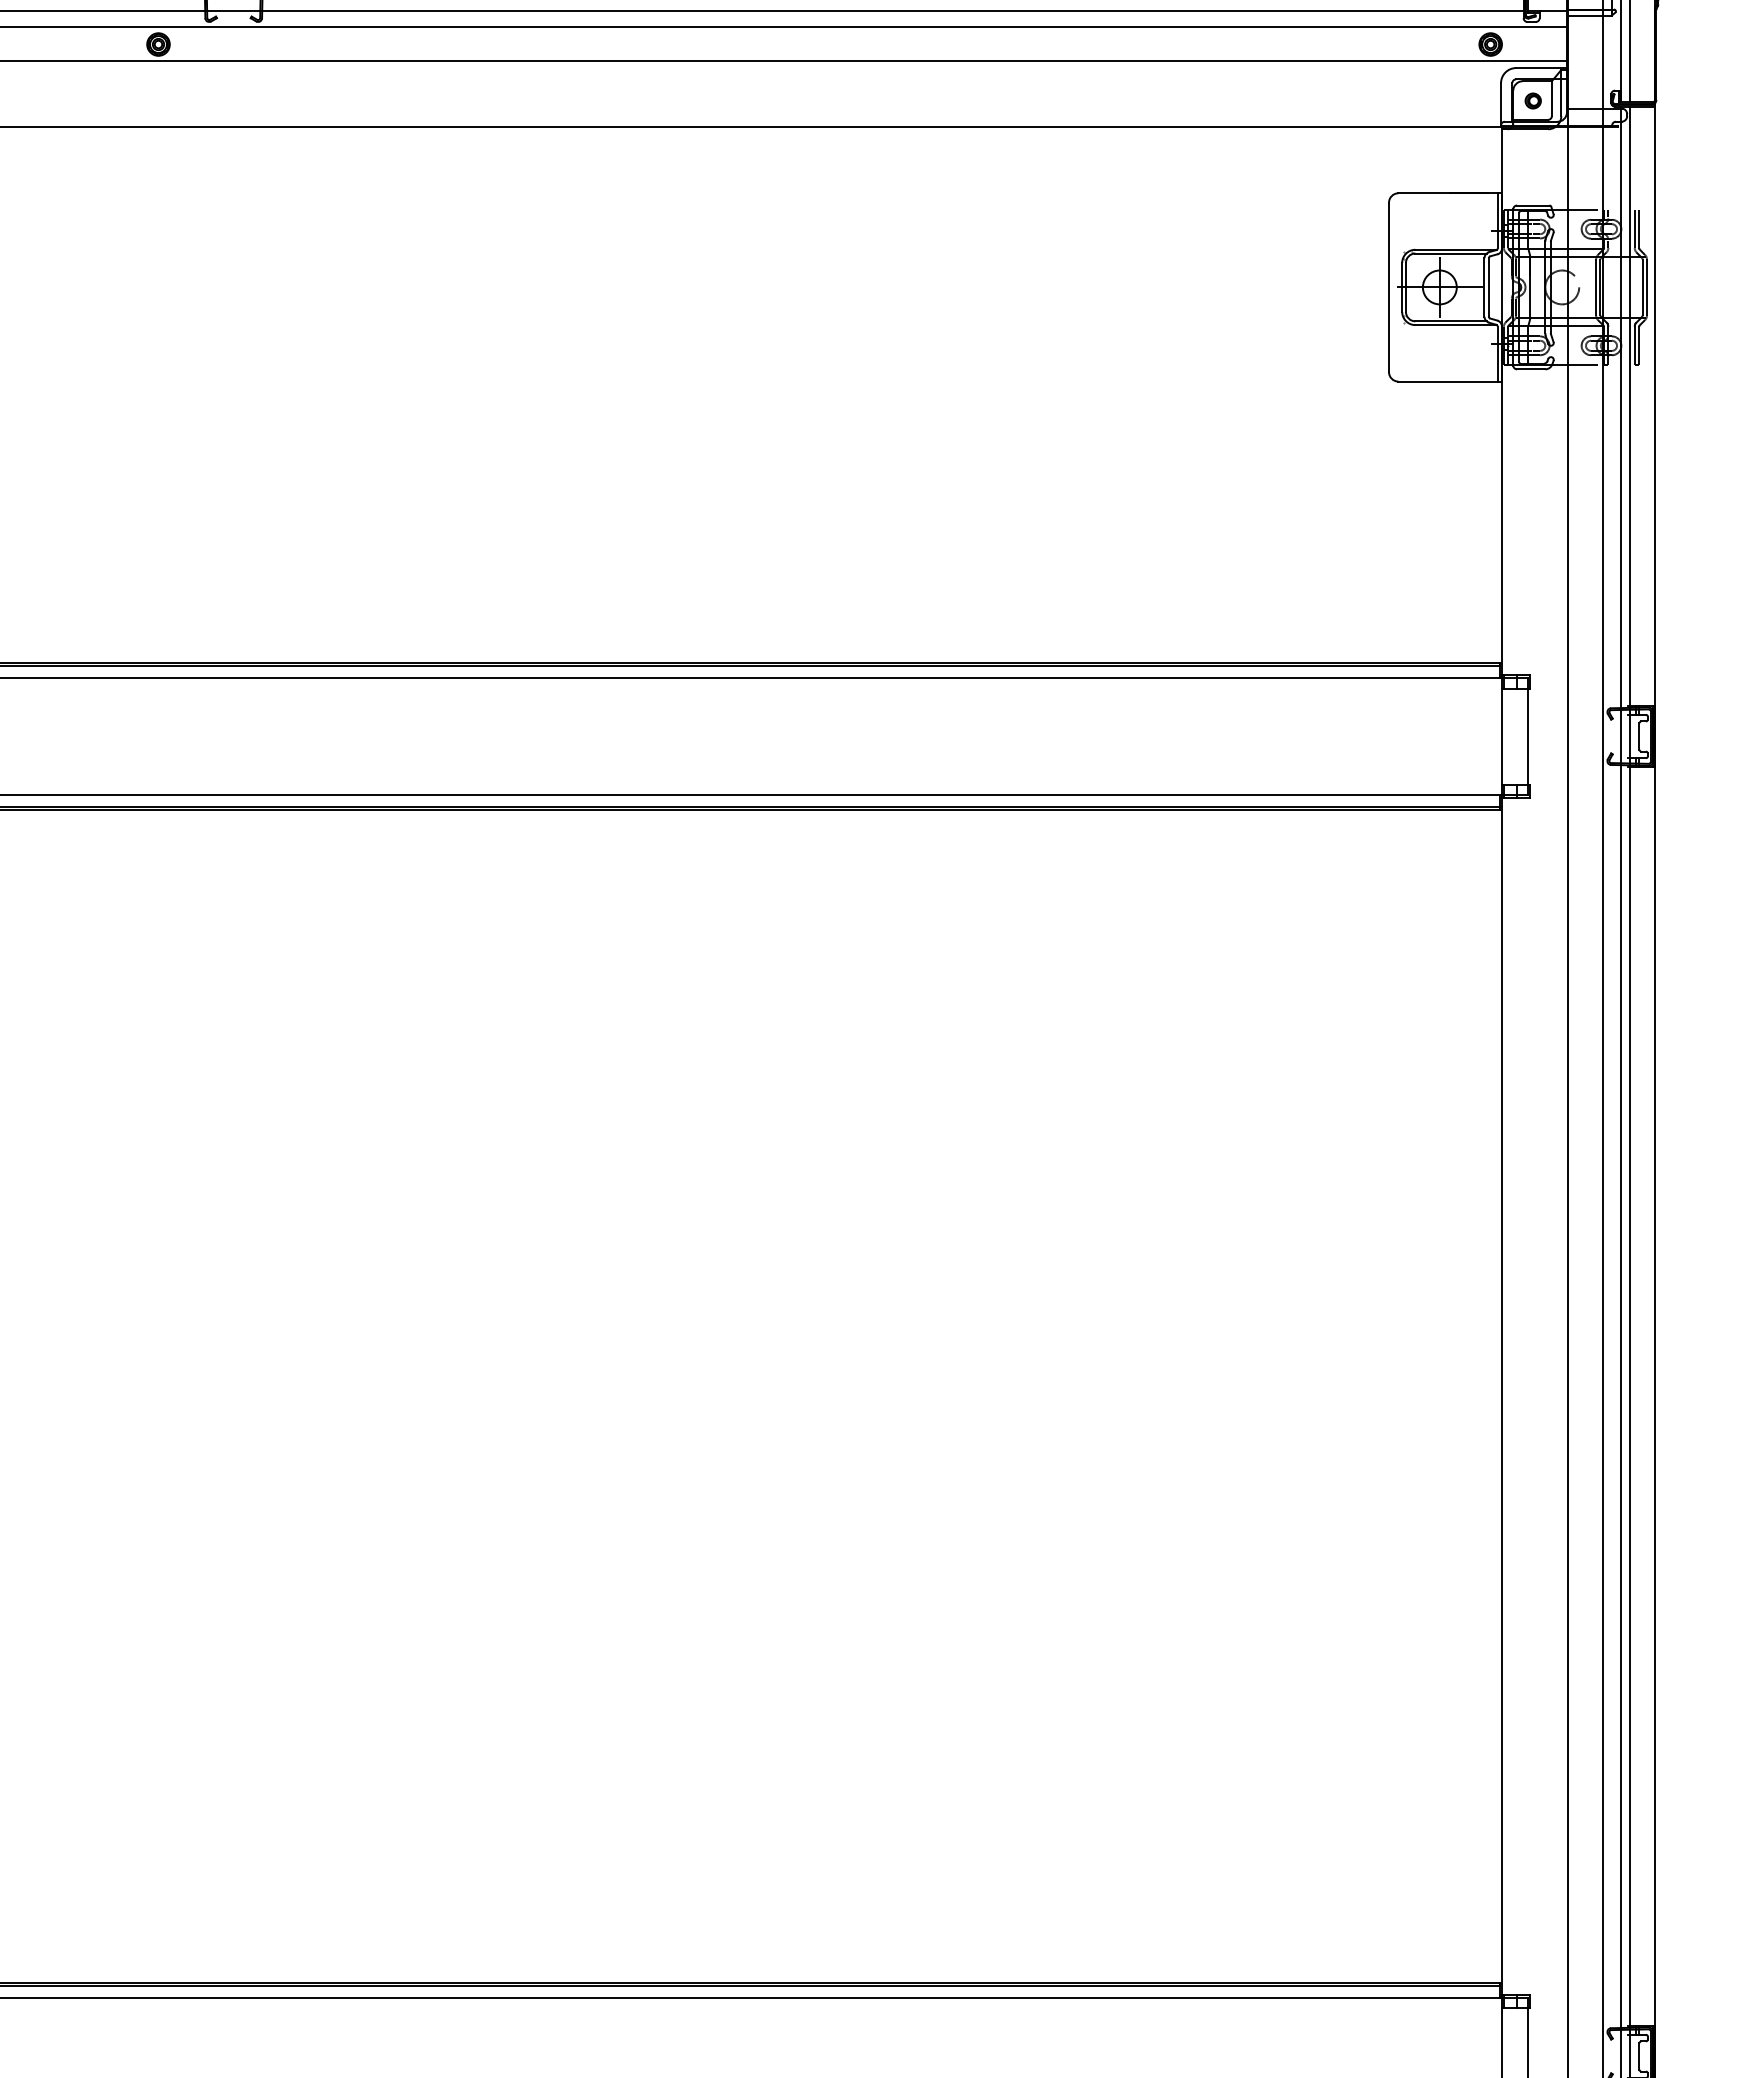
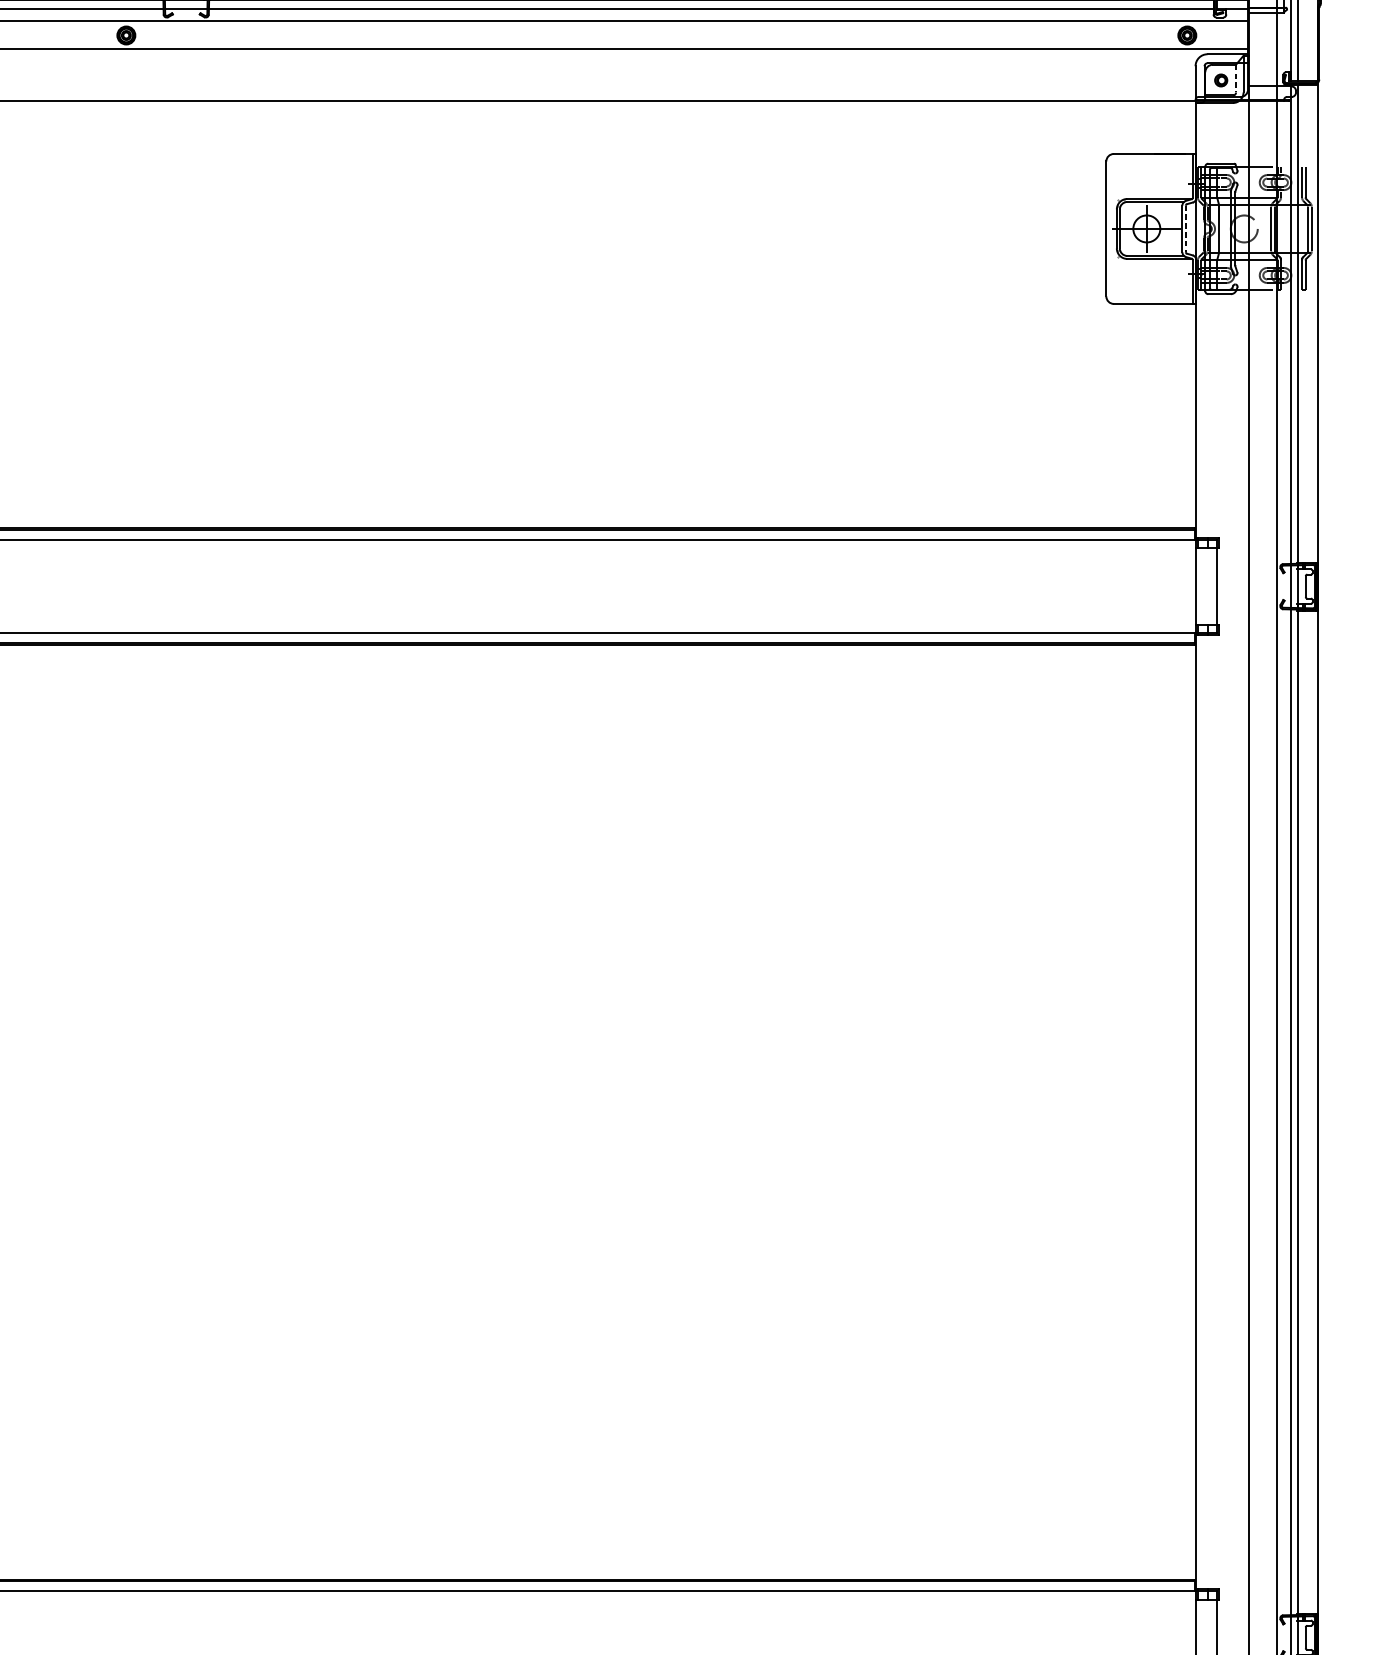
line: (1551, 99) -> (1235, 79), solid -> dashed
line: (1488, 287) -> (1185, 229), solid -> dashed

